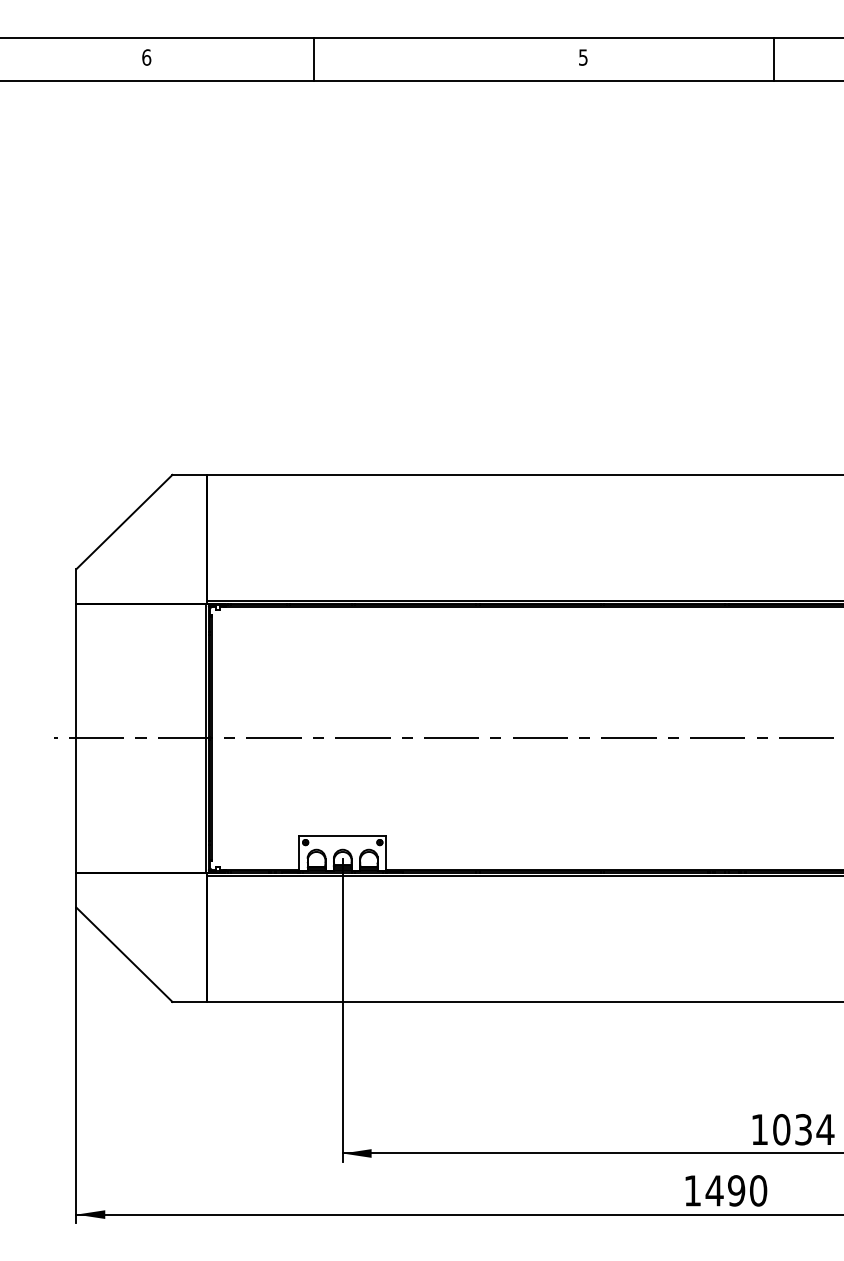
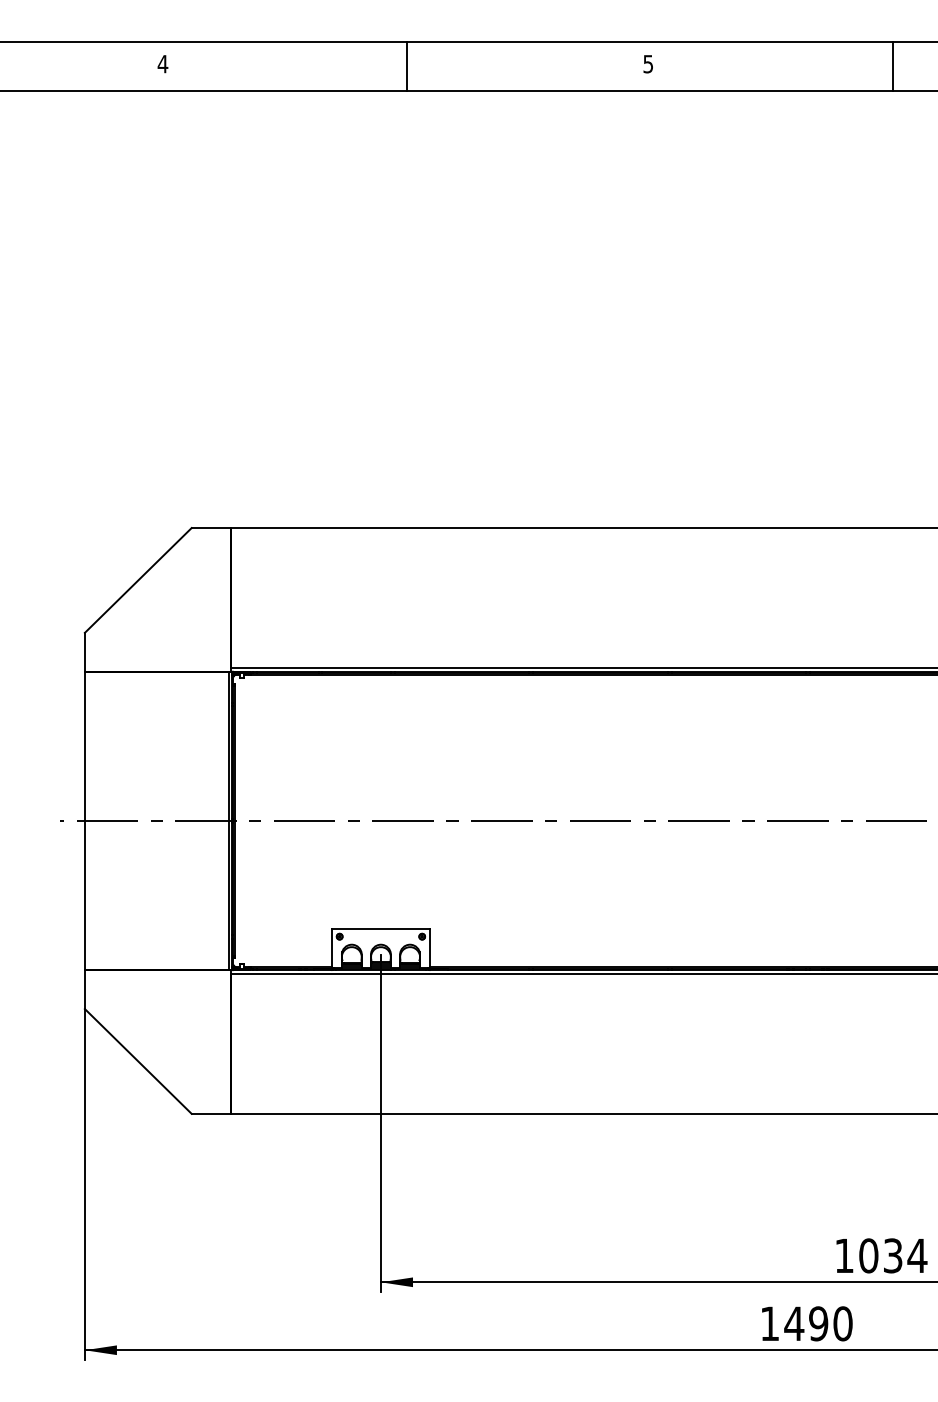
text: (146, 56) -> (162, 63), 6 -> 4
line: (314, 59) -> (407, 66), moved
line: (774, 59) -> (892, 66), moved

